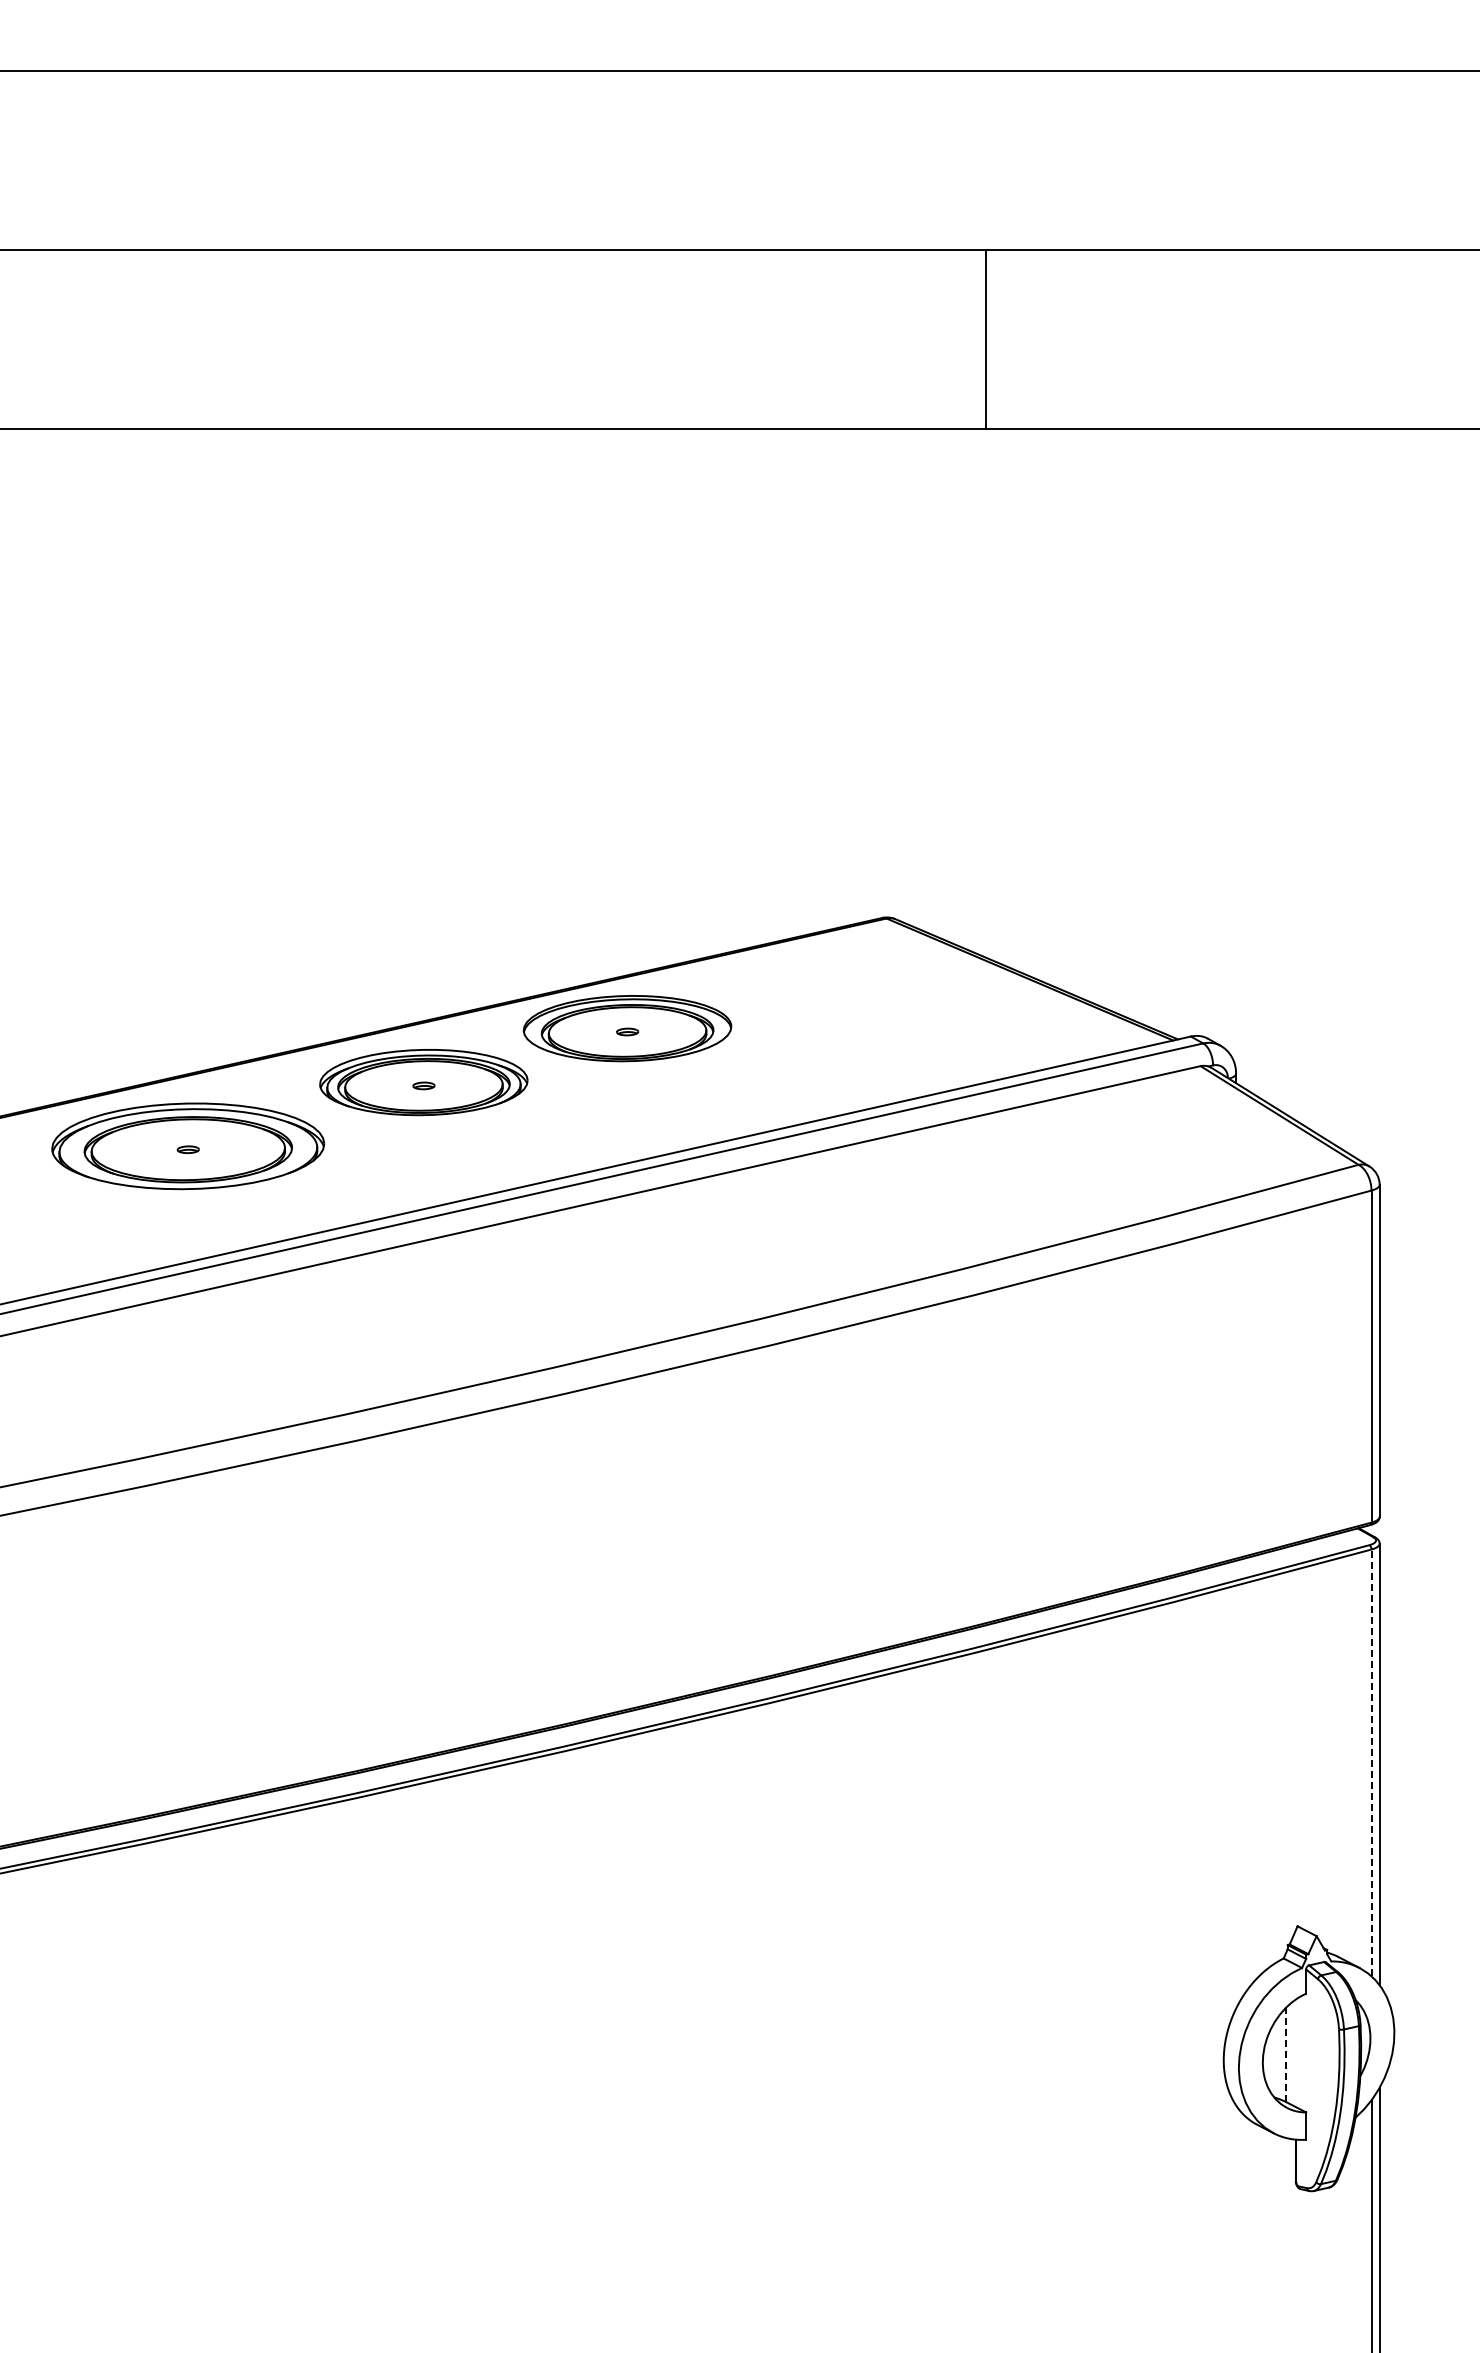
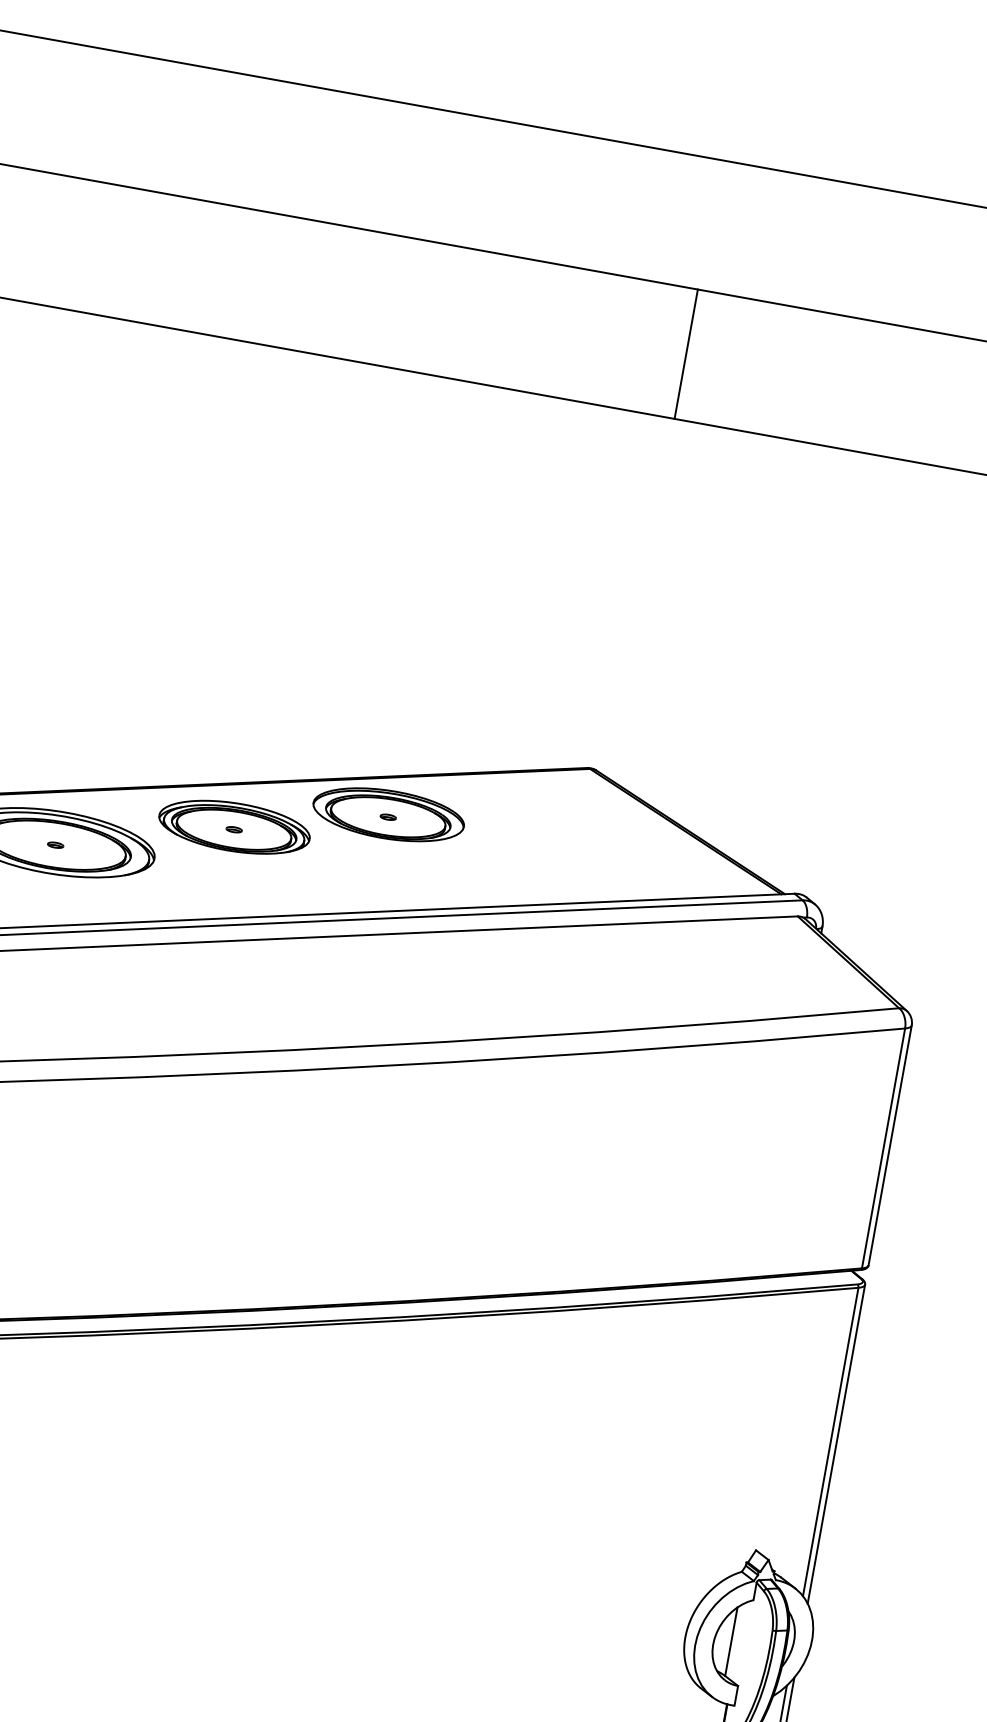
line: (986, 338) -> (686, 353), moved
line: (1371, 1762) -> (830, 1441), dashed -> solid
line: (1286, 2054) -> (731, 1641), dashed -> solid

